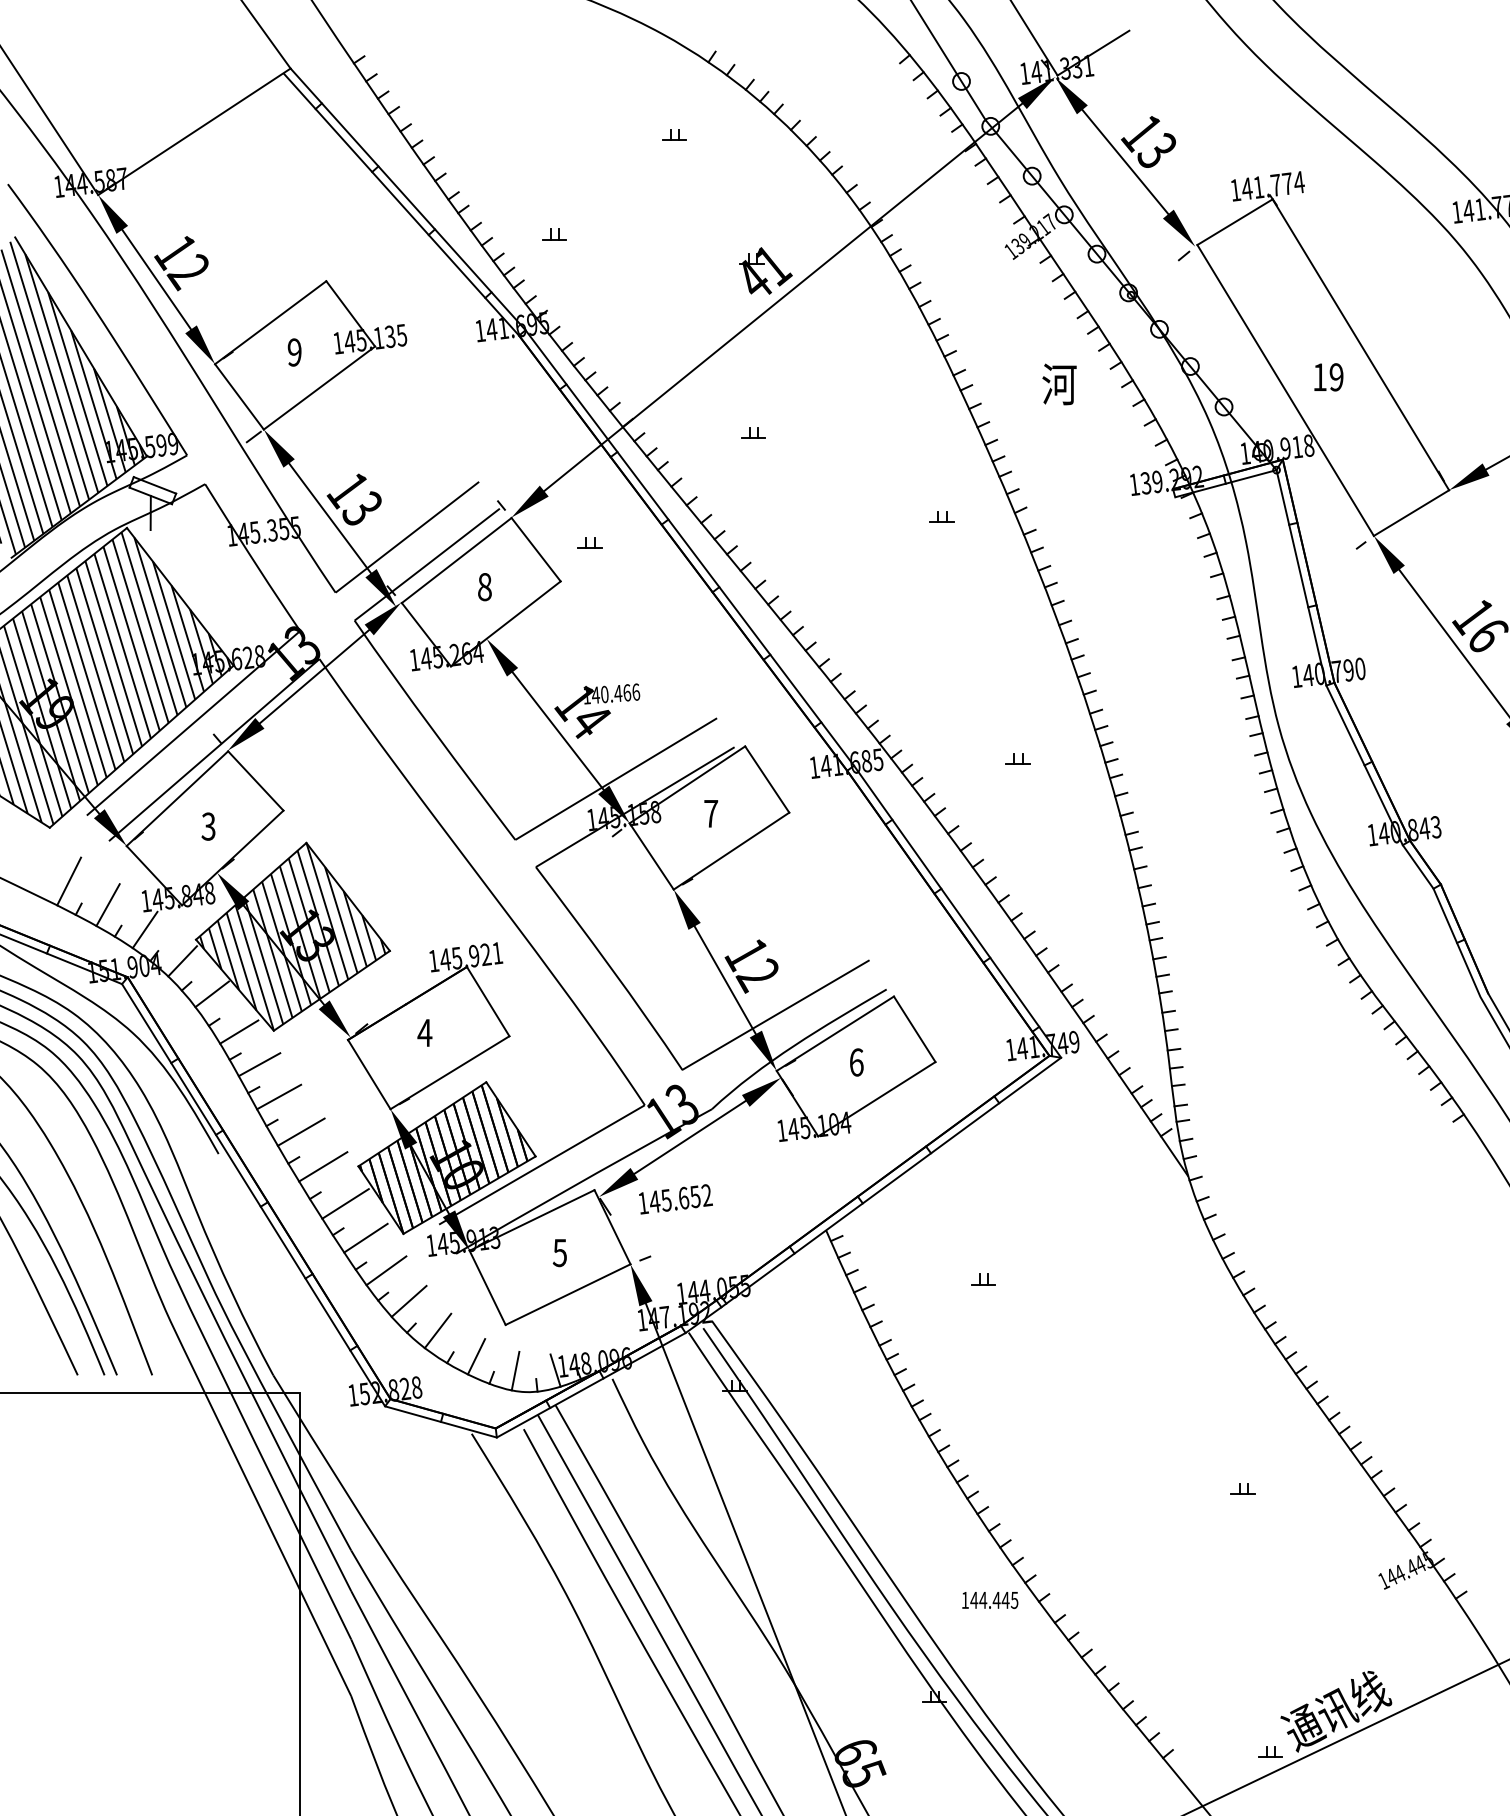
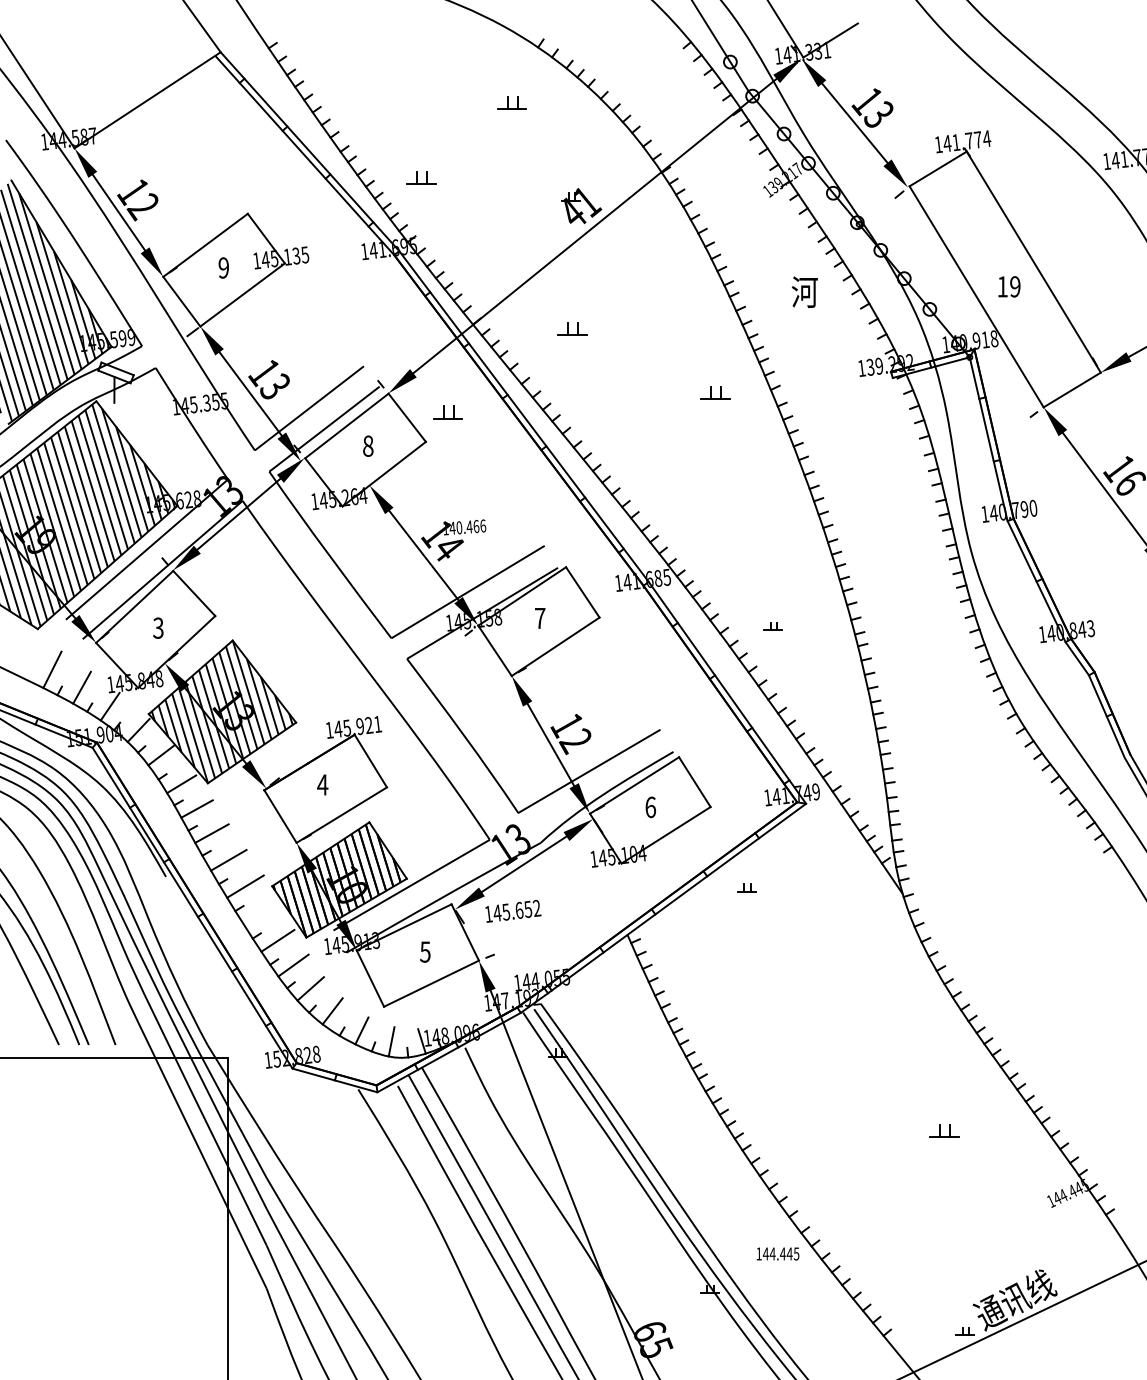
part: (674, 134) -> (512, 102), size x1.6
part: (554, 234) -> (421, 178), size x1.6
part: (753, 432) -> (572, 328), size x1.6
part: (941, 516) -> (715, 392), size x1.6
part: (589, 542) -> (447, 412), size x1.6
part: (1017, 758) -> (772, 625), moved
line: (345, 1203) -> (262, 914), removed
part: (983, 1279) -> (747, 887), moved
part: (1242, 1488) -> (943, 1131), size x1.6
text: (990, 1600) -> (778, 1254), moved

